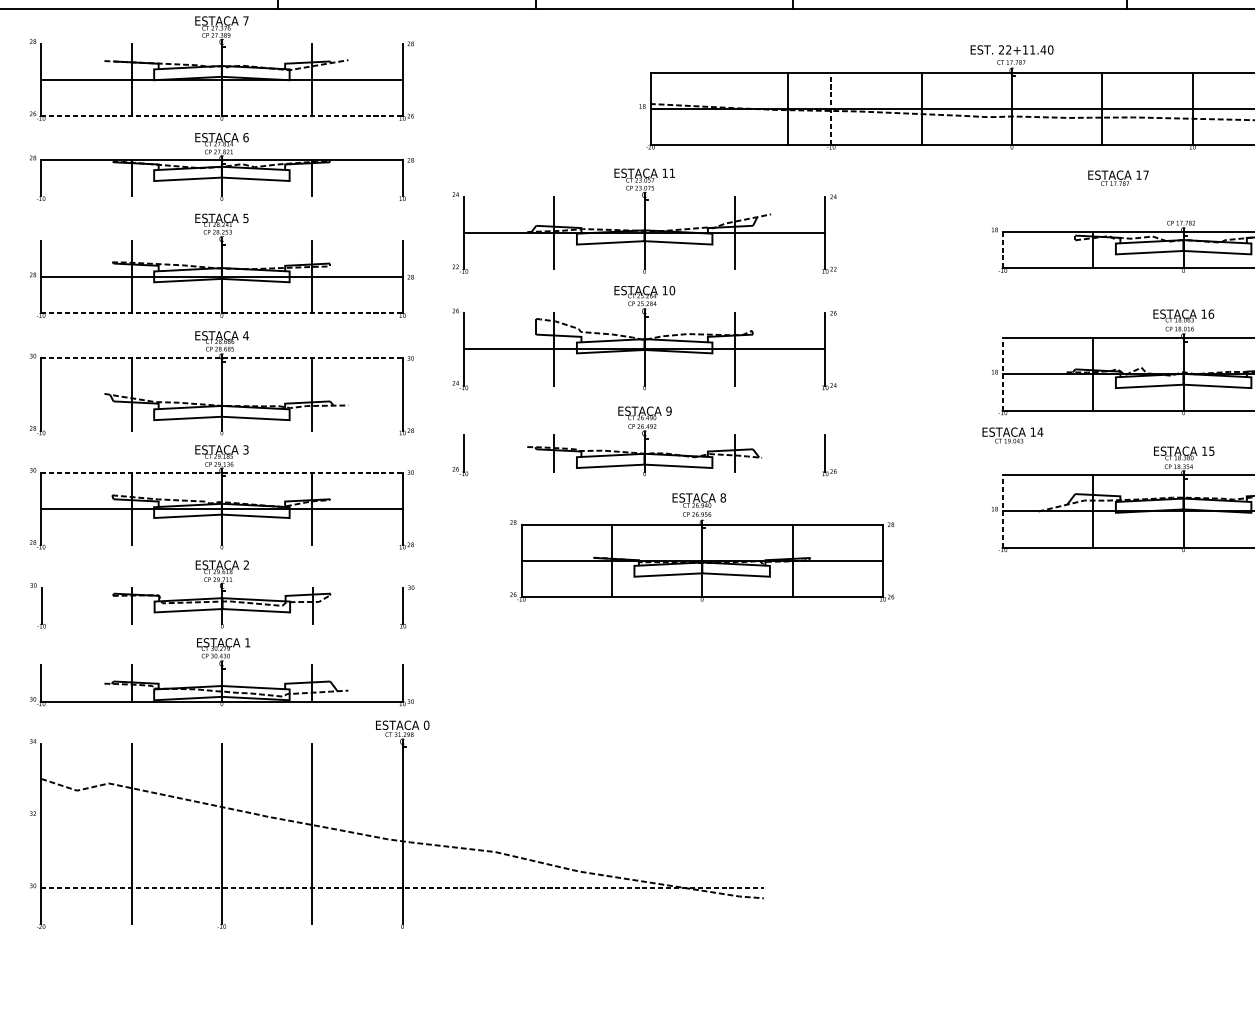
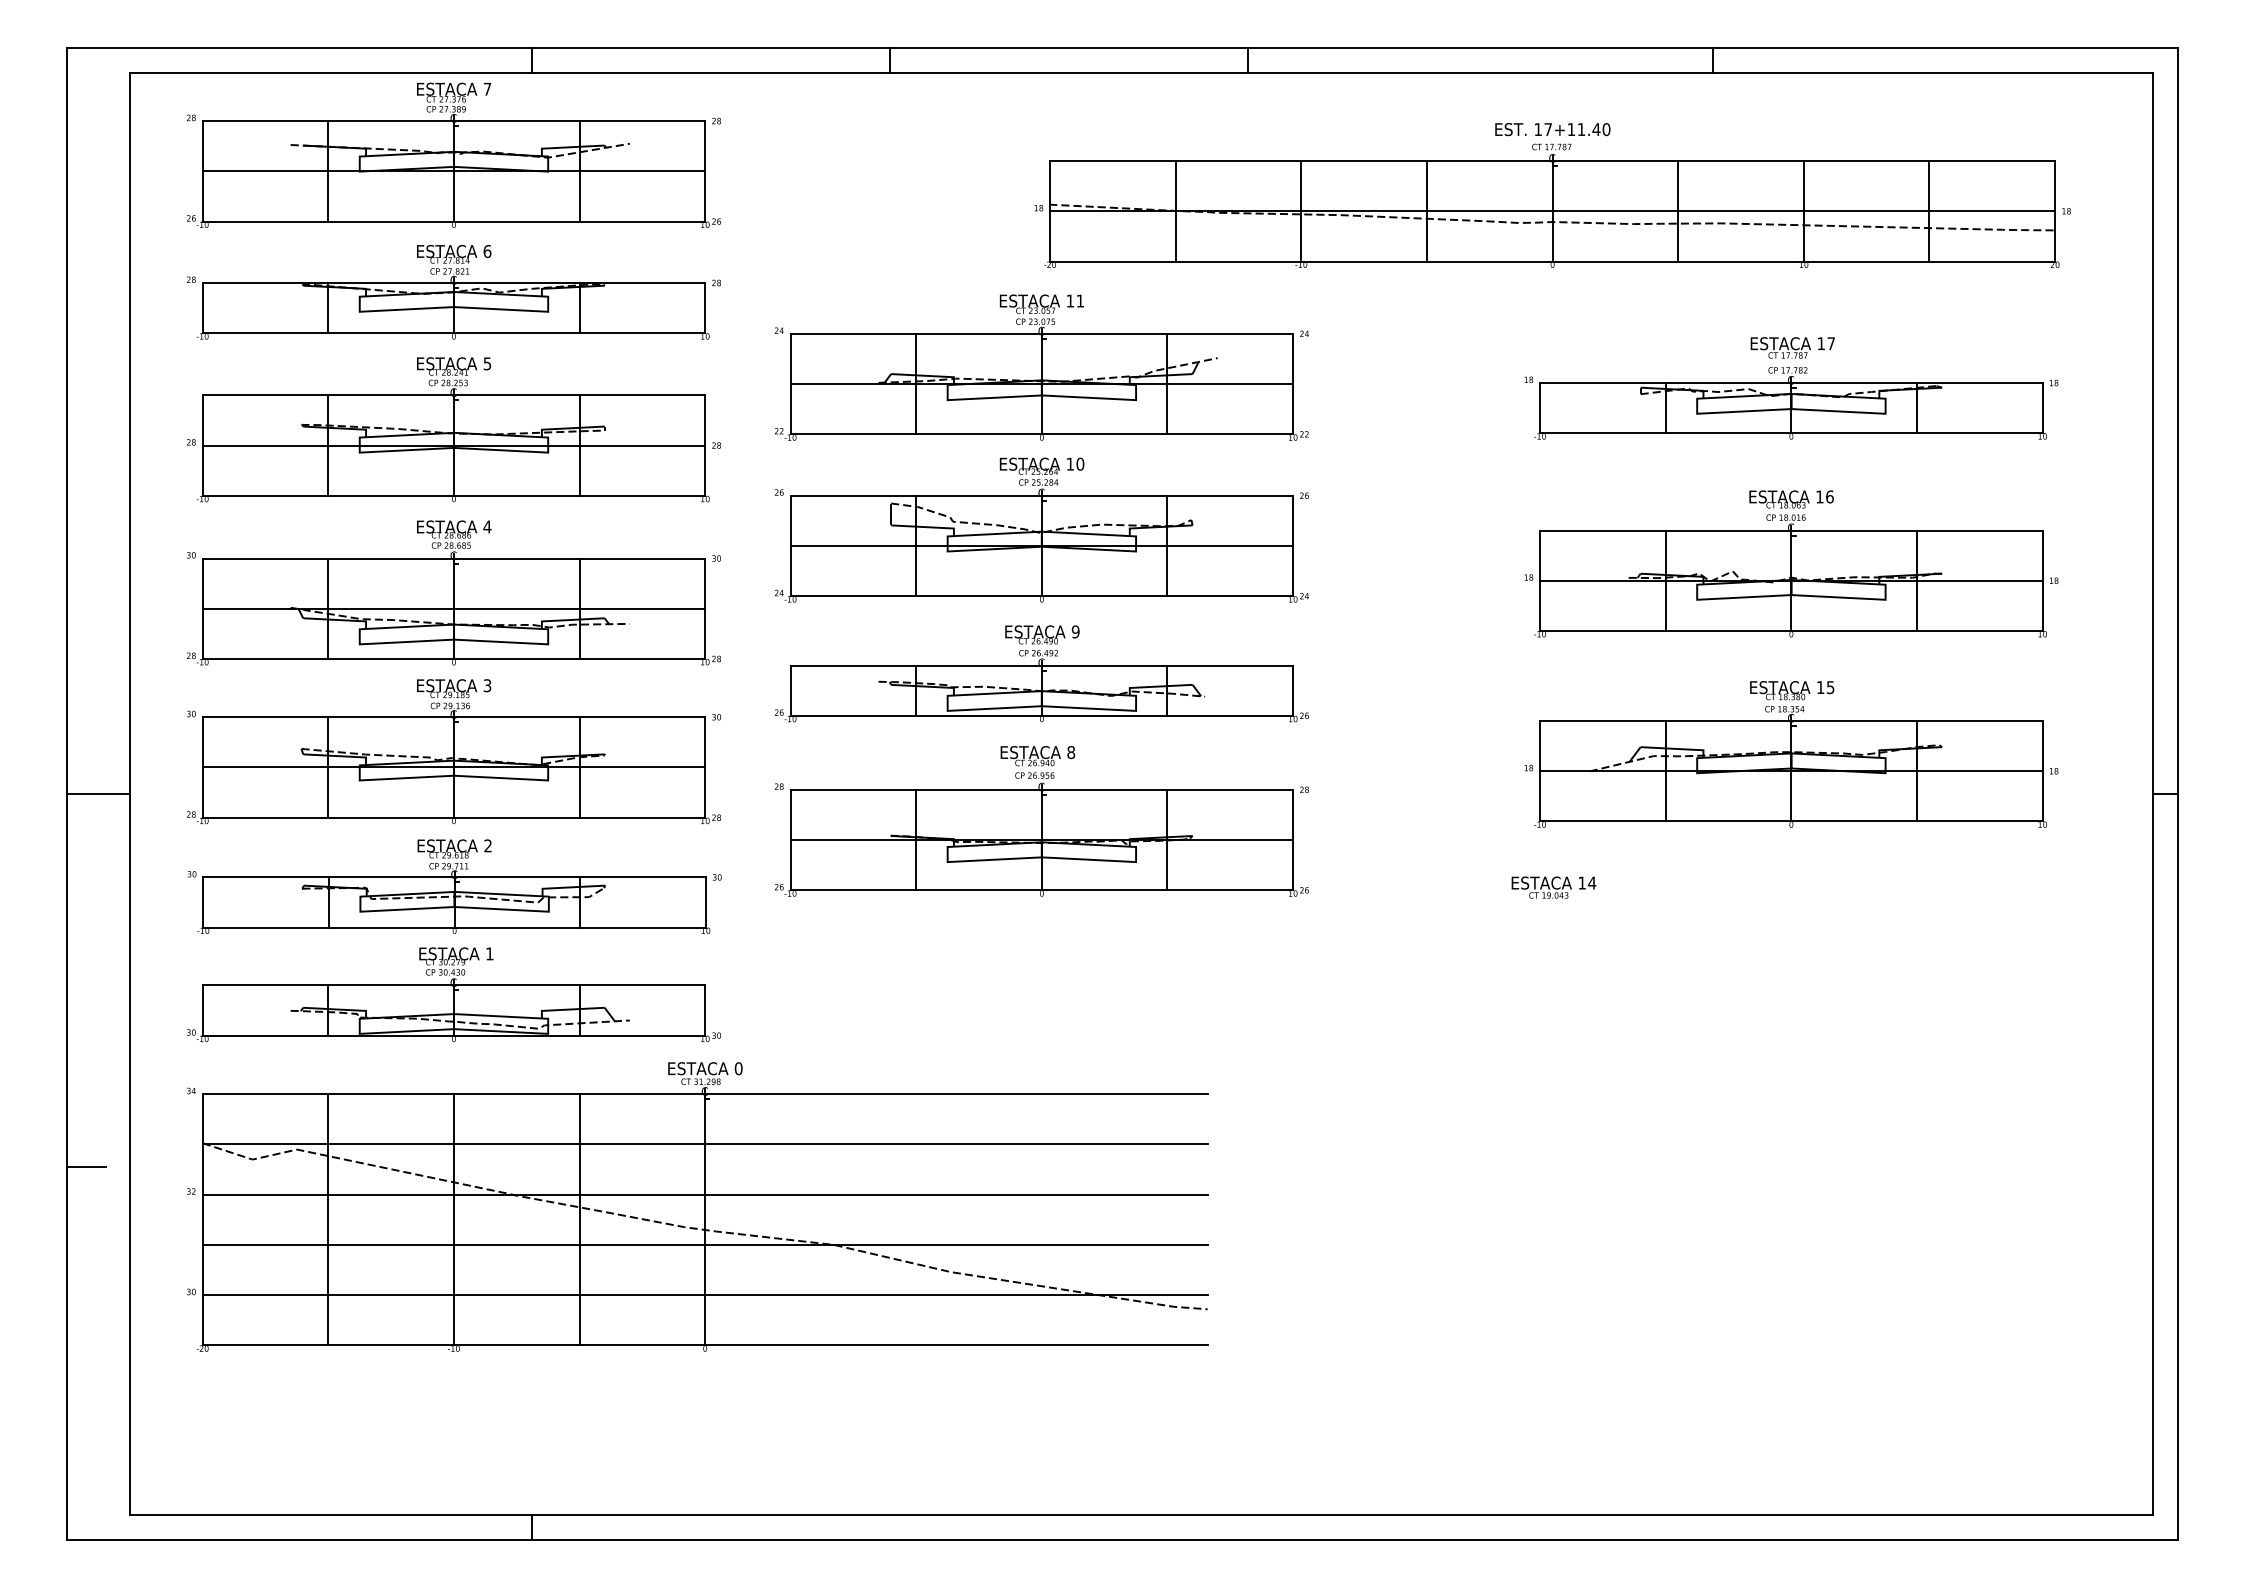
line: (221, 44) -> (453, 121), added
text: (1004, 49) -> (1542, 129), 22+11.40 -> 17+11.40
line: (788, 108) -> (1175, 211), moved
line: (831, 108) -> (1301, 210), dashed -> solid
line: (222, 116) -> (454, 221), dashed -> solid
text: (1118, 177) -> (1792, 347), moved
line: (221, 196) -> (453, 333), added
line: (644, 196) -> (1041, 333), added
line: (221, 241) -> (453, 395), added
line: (1003, 249) -> (1540, 407), dashed -> solid
line: (644, 269) -> (1041, 434), added
line: (222, 313) -> (454, 495), dashed -> solid
line: (644, 313) -> (1041, 495), added
line: (222, 358) -> (454, 558), dashed -> solid
line: (1003, 374) -> (1540, 580), dashed -> solid
line: (644, 385) -> (1041, 596), added
line: (221, 394) -> (453, 608), added
line: (221, 431) -> (453, 659), added
line: (644, 435) -> (1041, 665), added
text: (1012, 435) -> (1553, 887), moved
line: (644, 471) -> (1041, 715), added
line: (222, 472) -> (454, 717), dashed -> solid
line: (1003, 510) -> (1540, 770), dashed -> solid
line: (221, 544) -> (453, 817), added
part: (701, 547) -> (1041, 821), moved
line: (222, 587) -> (454, 877), added
line: (222, 623) -> (454, 927), added
line: (221, 665) -> (453, 985), added
line: (402, 743) -> (704, 1094), added
line: (402, 779) -> (704, 1144), added
line: (402, 815) -> (704, 1194), added
line: (402, 851) -> (704, 1244), added
line: (402, 888) -> (705, 1295), dashed -> solid
line: (402, 924) -> (704, 1345), added

